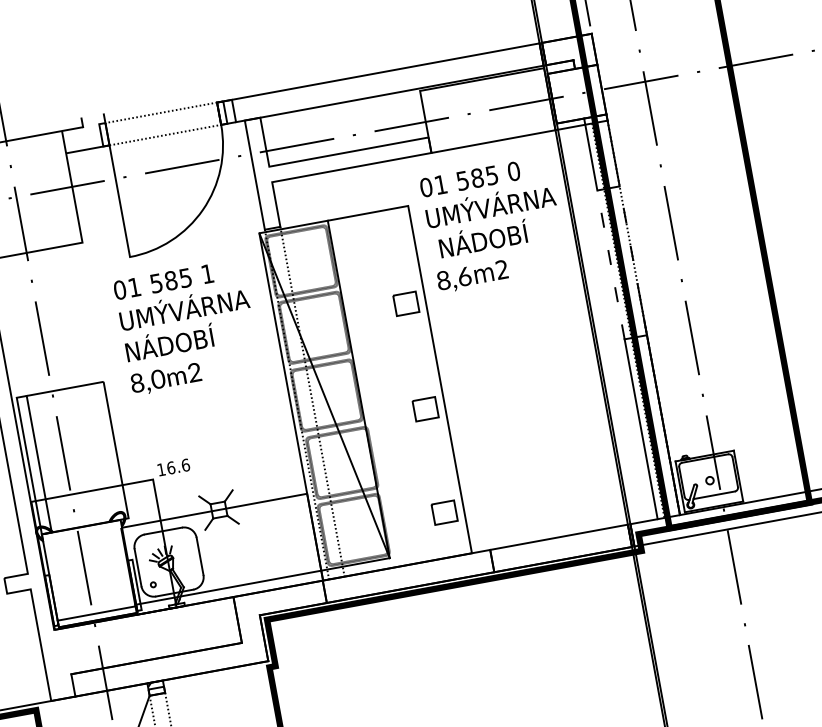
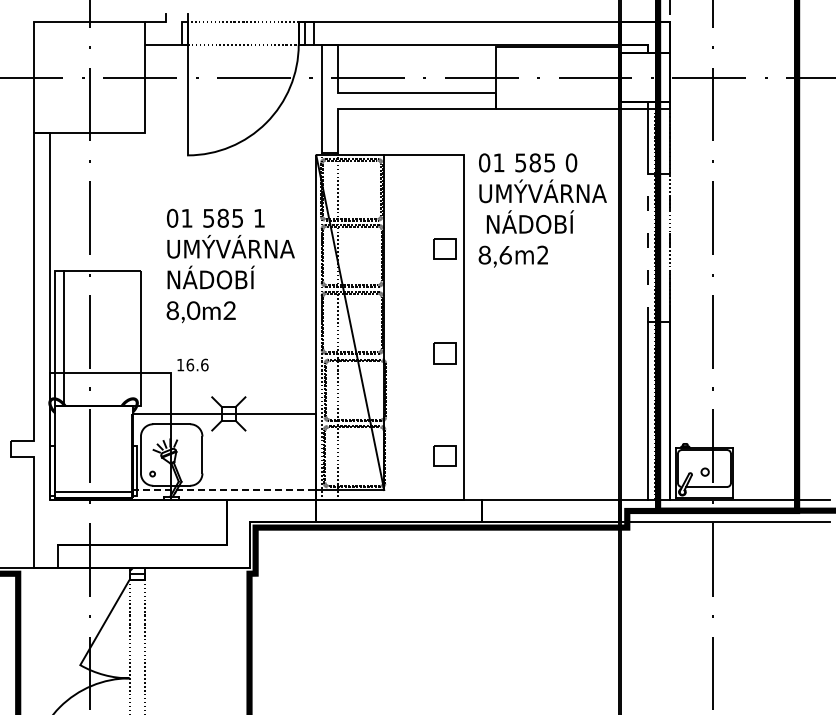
text: (493, 224) -> (542, 210), moved
text: (187, 326) -> (230, 265), moved
line: (228, 588) -> (224, 490), solid -> dashed

